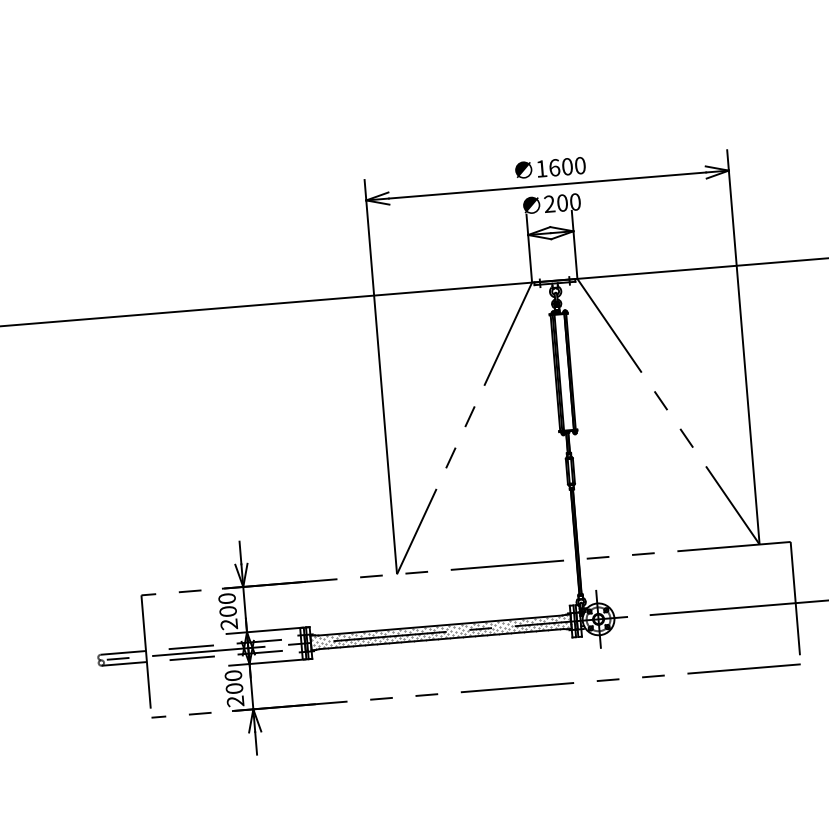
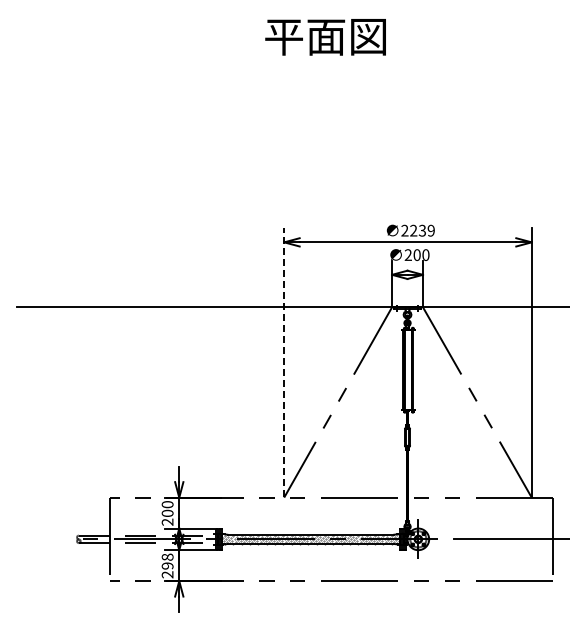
text: (560, 166) -> (417, 230), 1600 -> 2239
line: (381, 376) -> (284, 362), solid -> dashed
text: (233, 681) -> (167, 561), 200 -> 298

